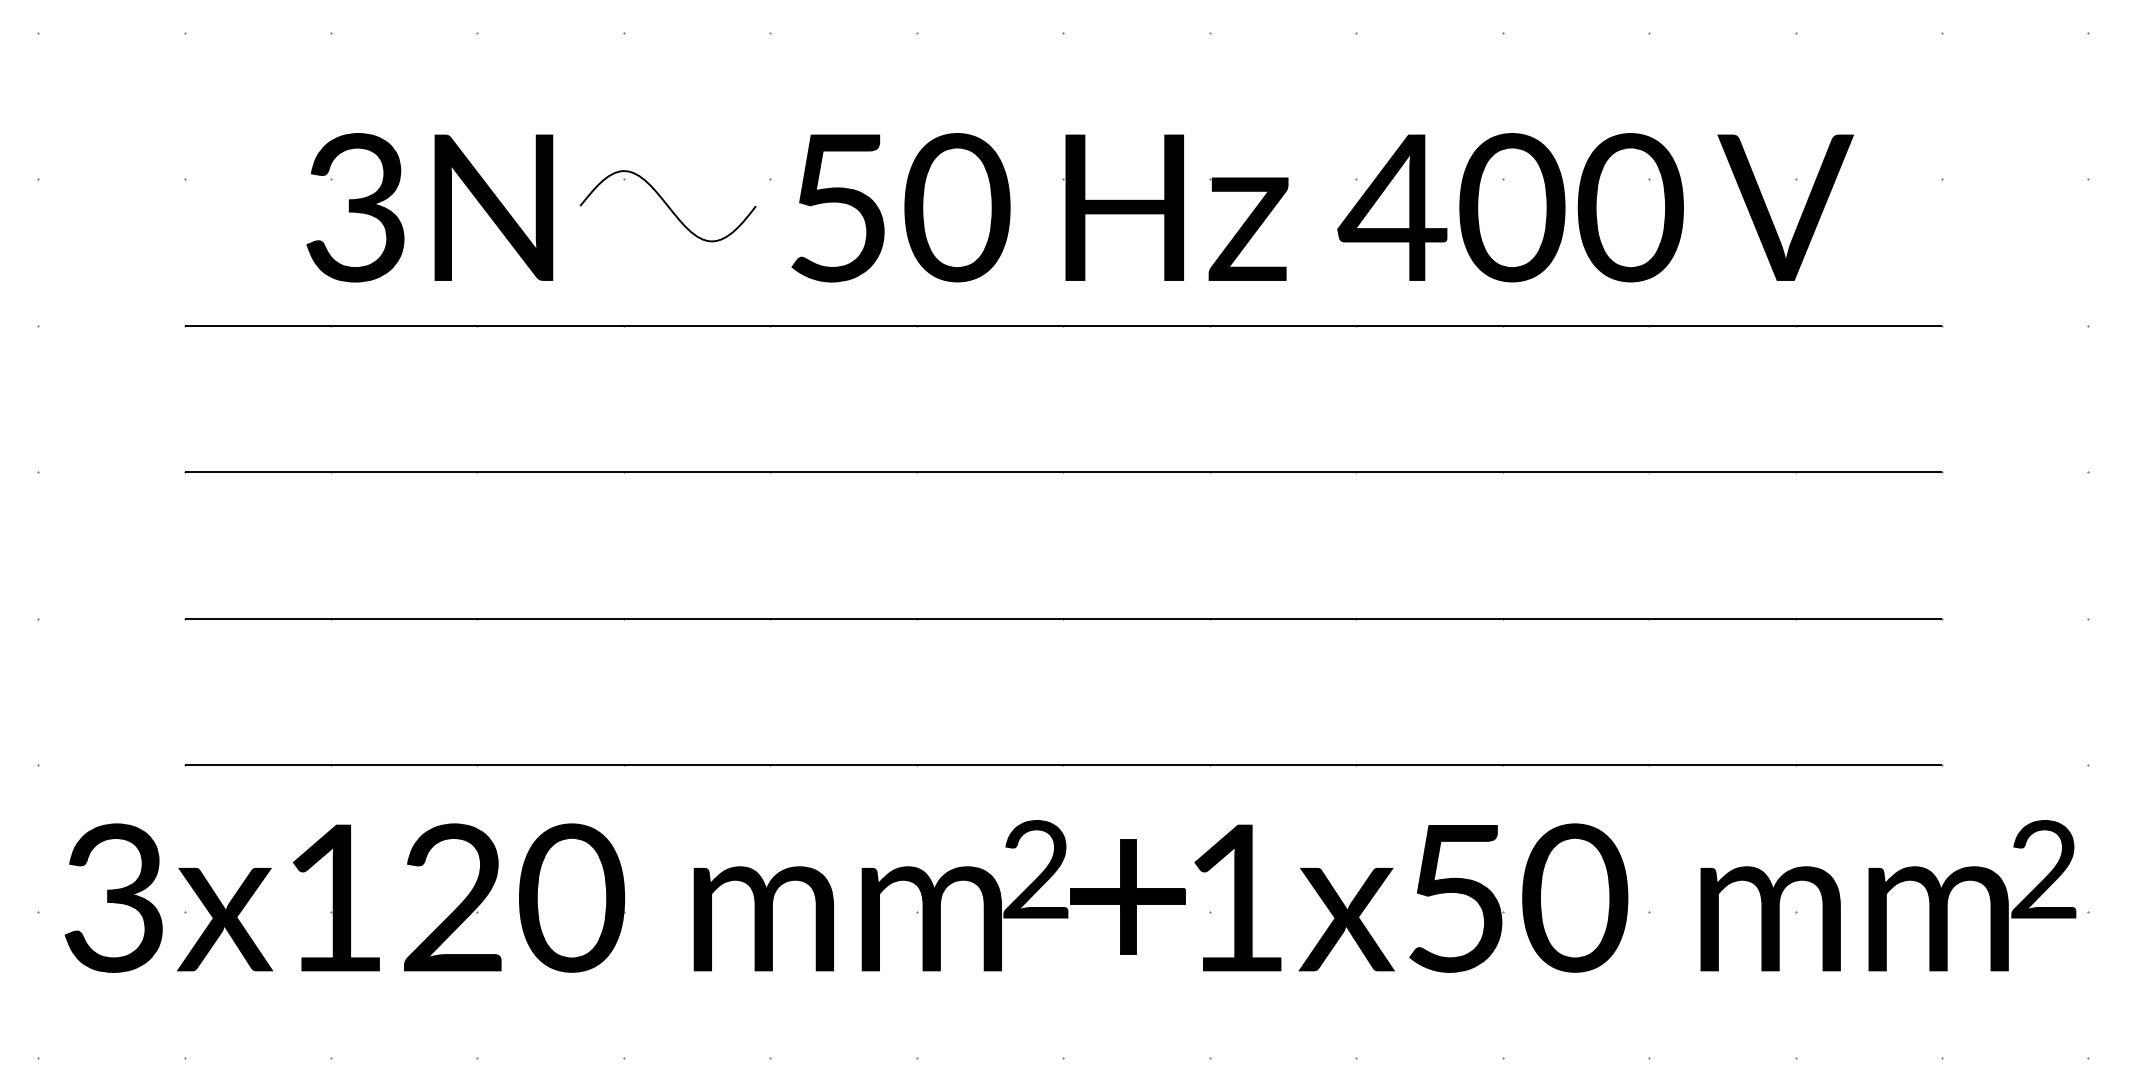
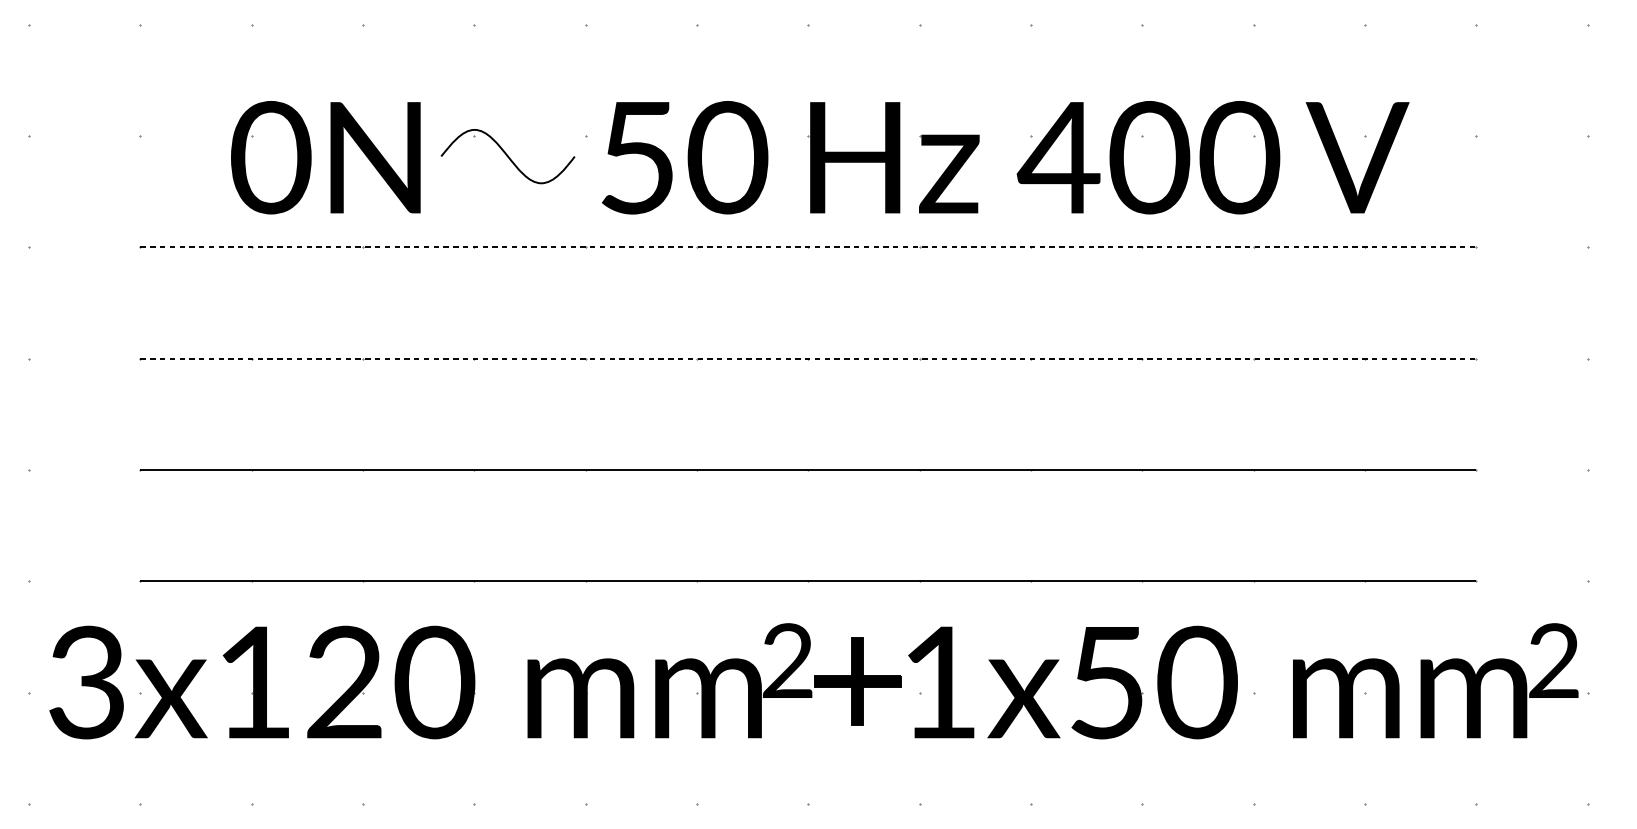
text: (356, 207) -> (271, 157), 3N -> 0N
line: (1063, 325) -> (808, 247), solid -> dashed
line: (1063, 472) -> (808, 359), solid -> dashed

